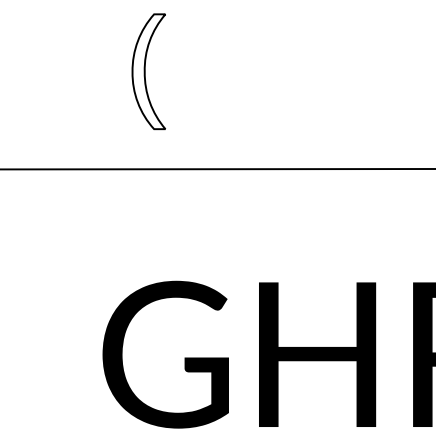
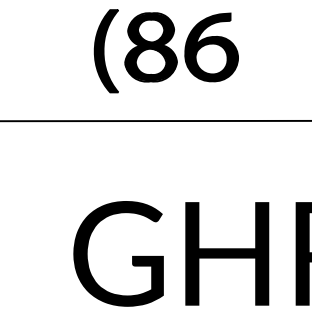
part: (253, 66) -> (181, 47), added
fill: (148, 72) -> (106, 51), added

